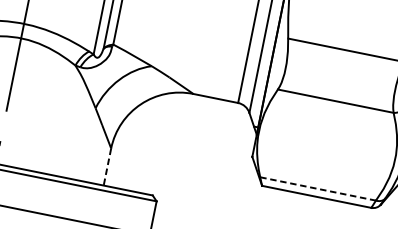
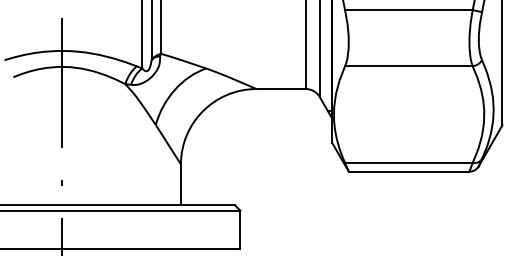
line: (106, 167) -> (180, 185), dashed -> solid
line: (317, 189) -> (408, 163), dashed -> solid

